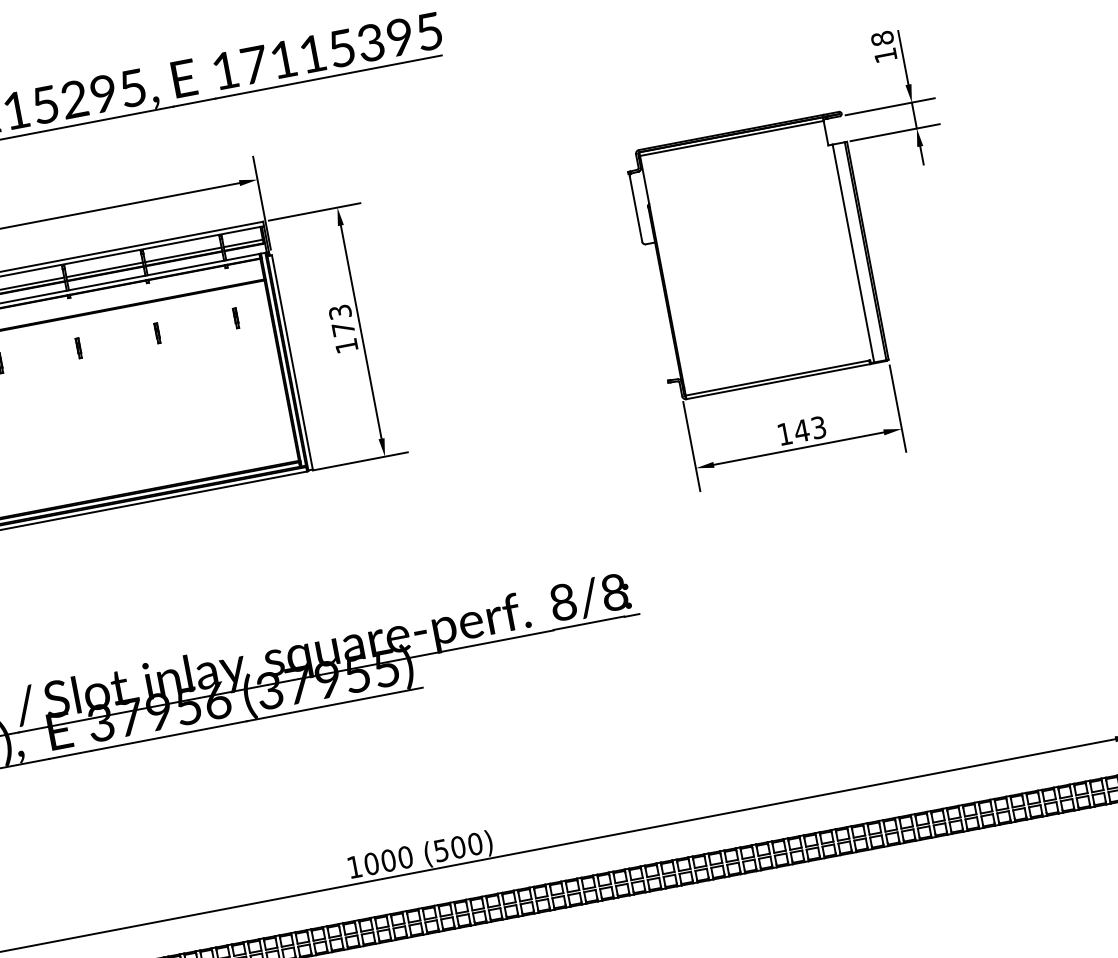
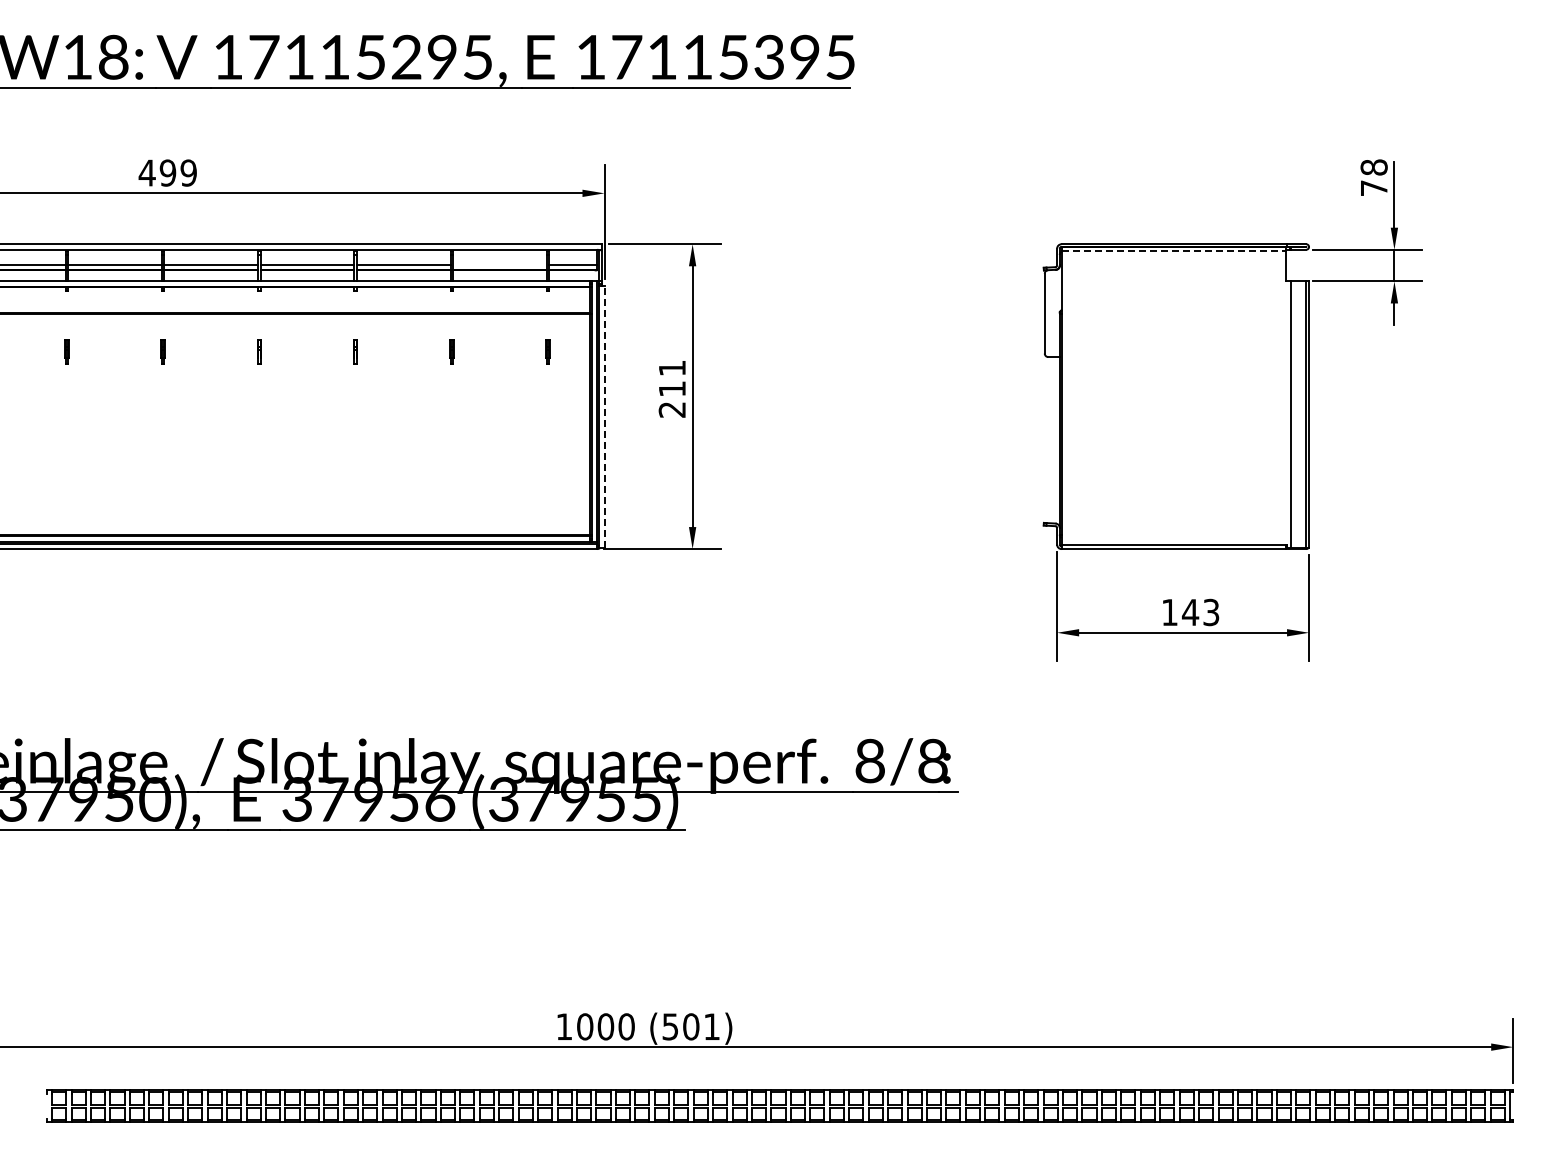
text: (885, 54) -> (1374, 187), 18 -> 78
line: (732, 138) -> (1174, 251), solid -> dashed
line: (182, 255) -> (499, 265), removed
text: (342, 328) -> (671, 388), 173 -> 211
line: (292, 362) -> (604, 416), solid -> dashed
text: (474, 843) -> (711, 1026), (500) -> (501)

